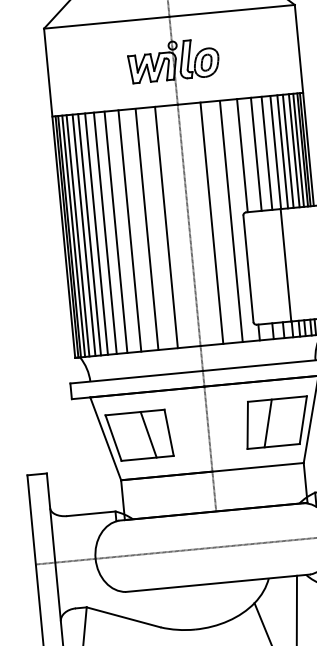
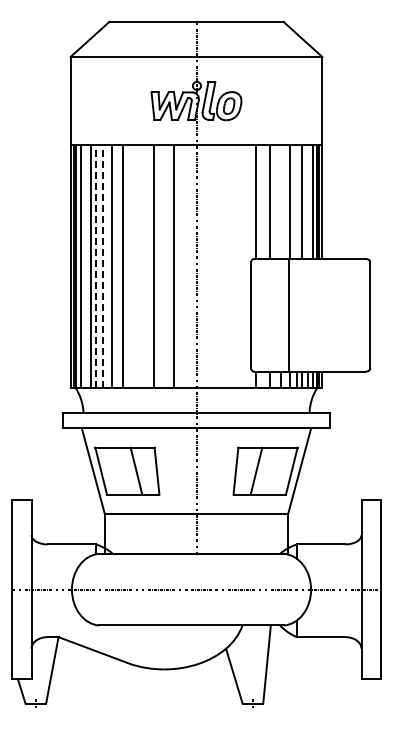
line: (294, 150) -> (308, 201), removed
line: (282, 151) -> (296, 201), removed
line: (266, 152) -> (280, 201), removed
line: (230, 221) -> (238, 266), removed
line: (212, 223) -> (219, 266), removed
line: (129, 231) -> (136, 266), removed
line: (89, 233) -> (96, 265), solid -> dashed
line: (96, 233) -> (103, 265), solid -> dashed
line: (77, 235) -> (84, 266), removed

